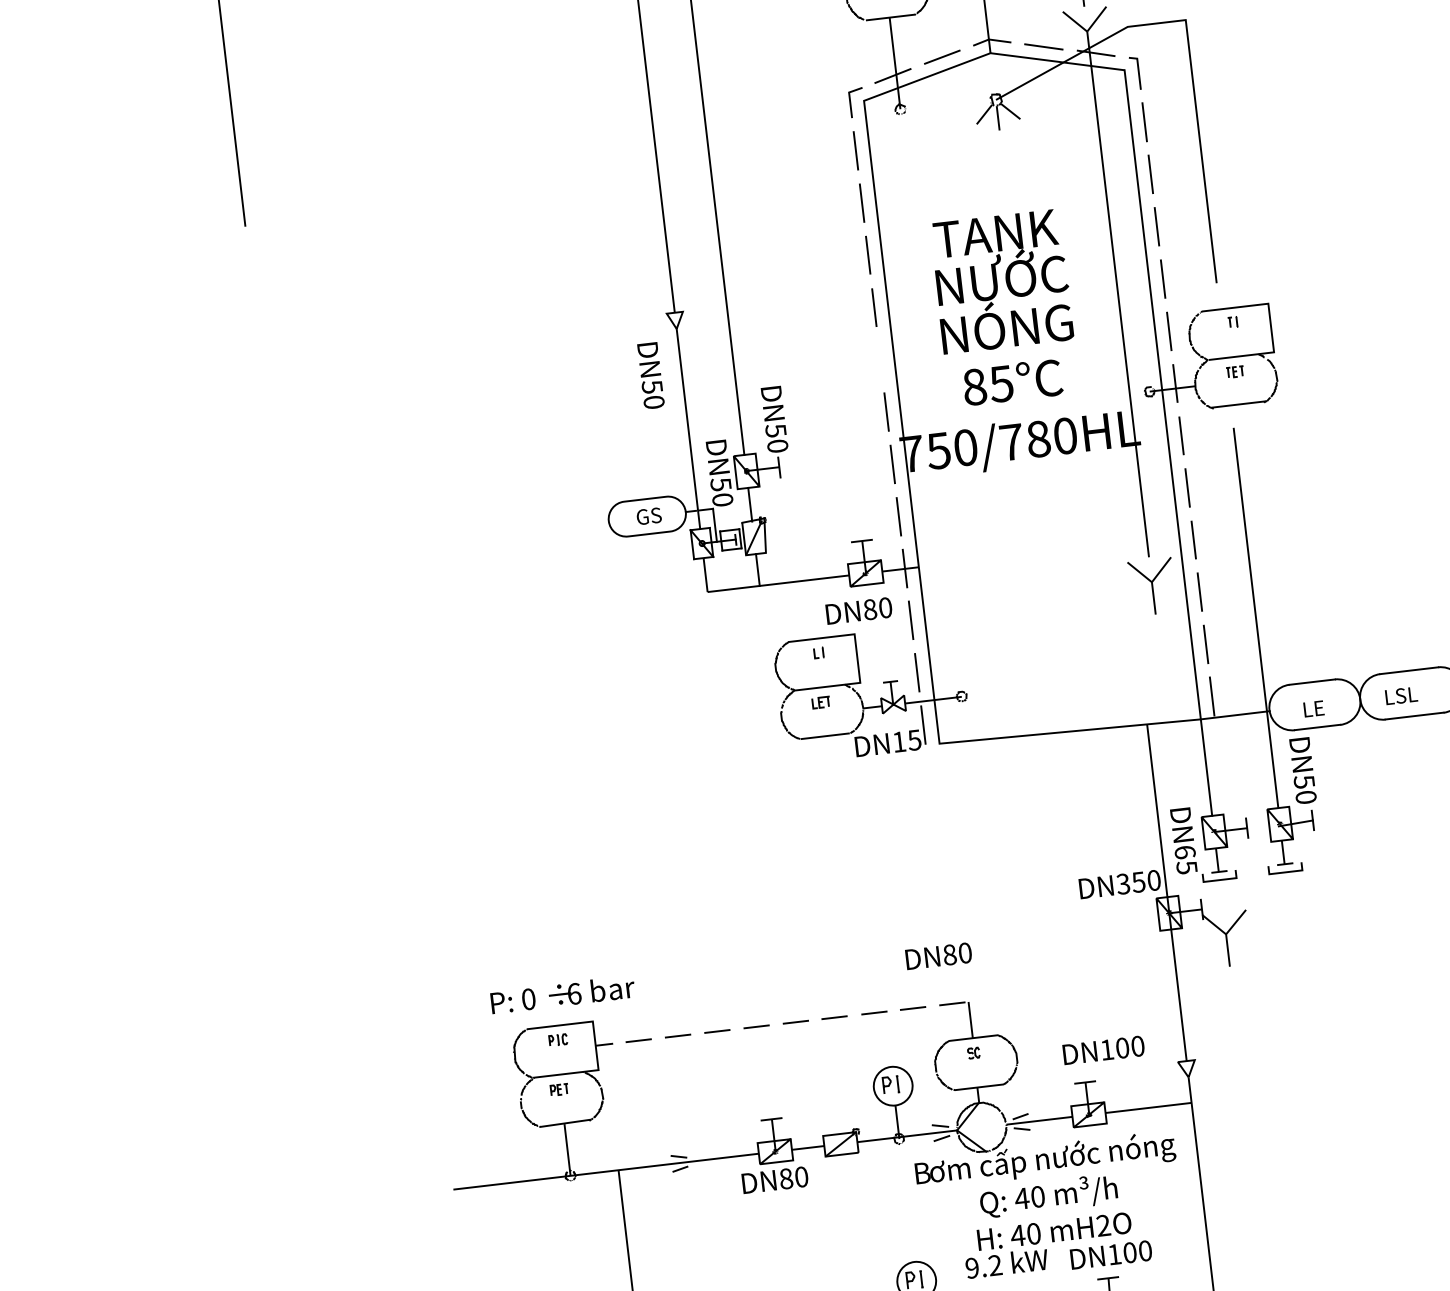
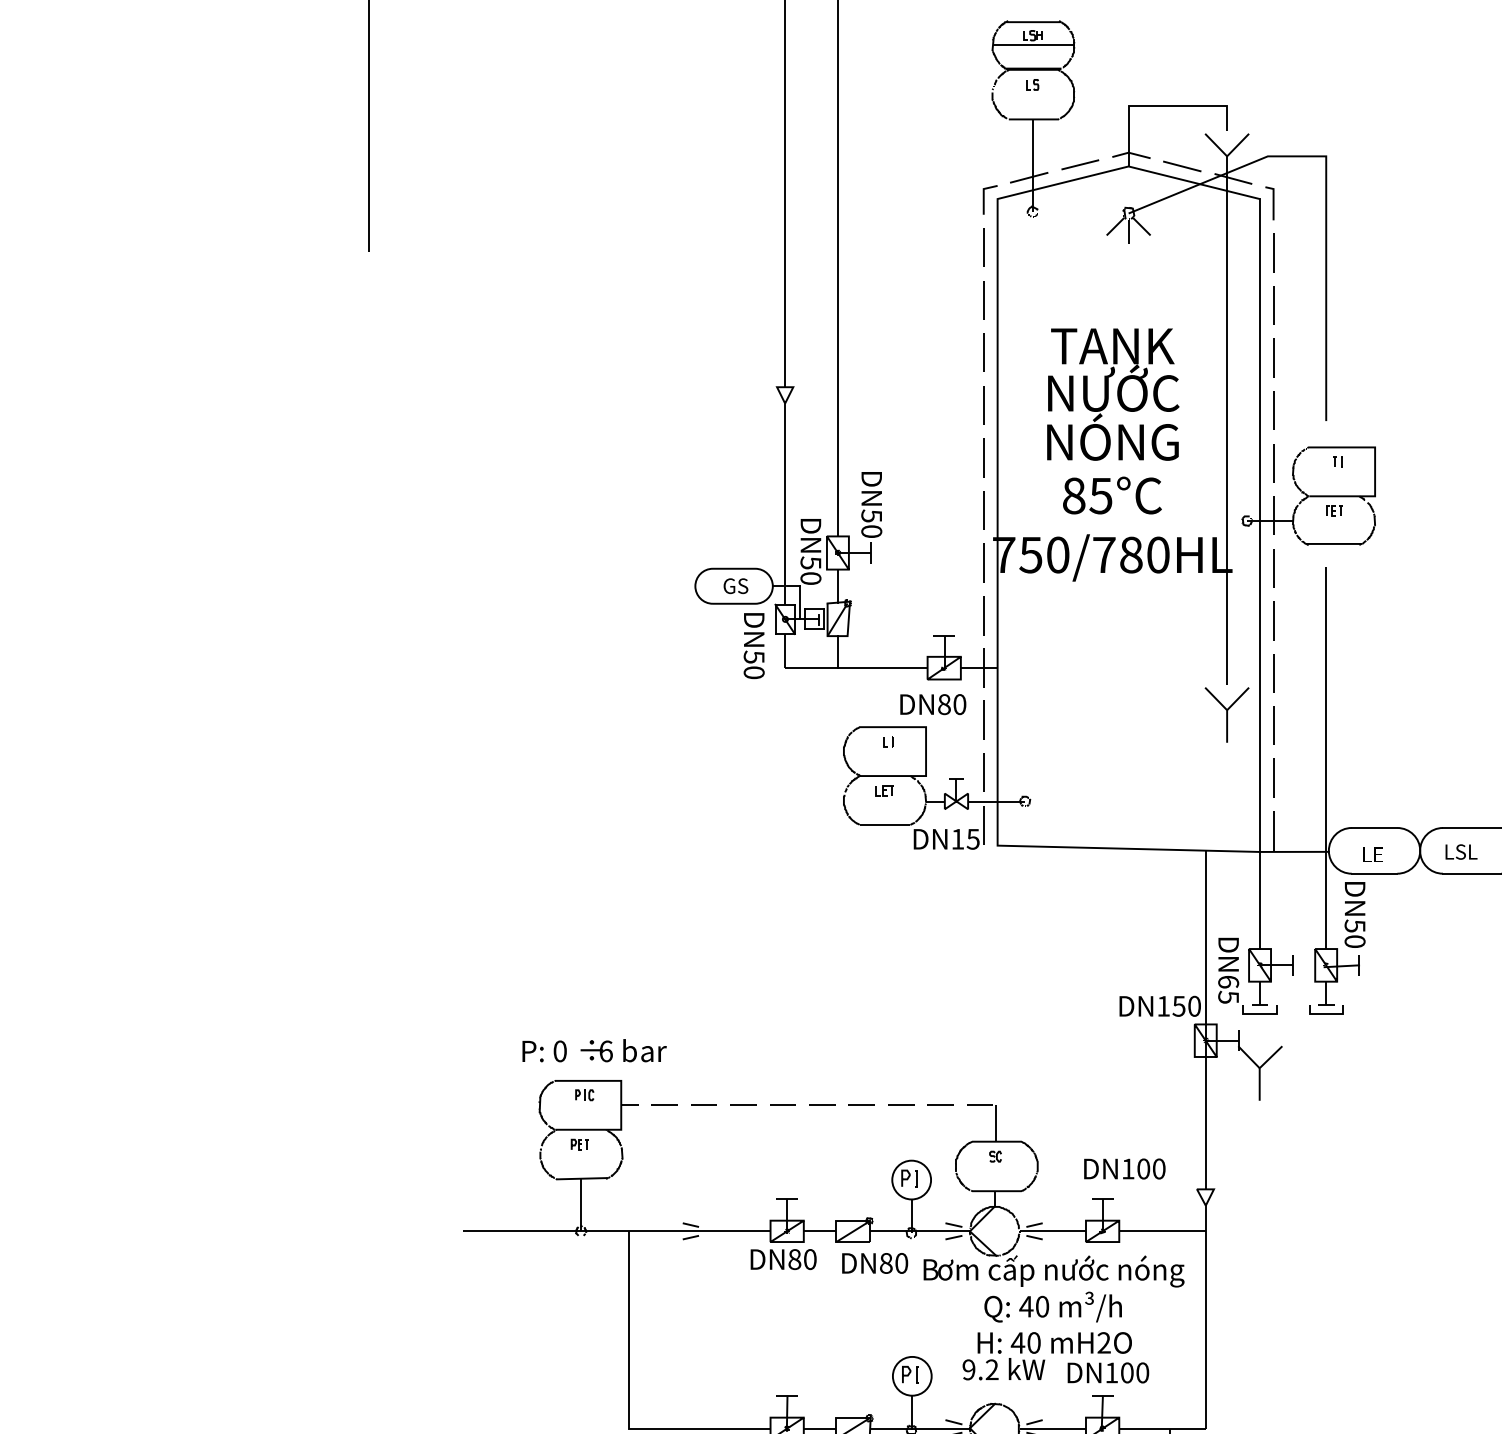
line: (880, 359) -> (983, 457), added
text: (650, 376) -> (753, 646), moved
text: (1123, 883) -> (1163, 1005), DN350 -> DN150
text: (939, 956) -> (875, 1263), moved

